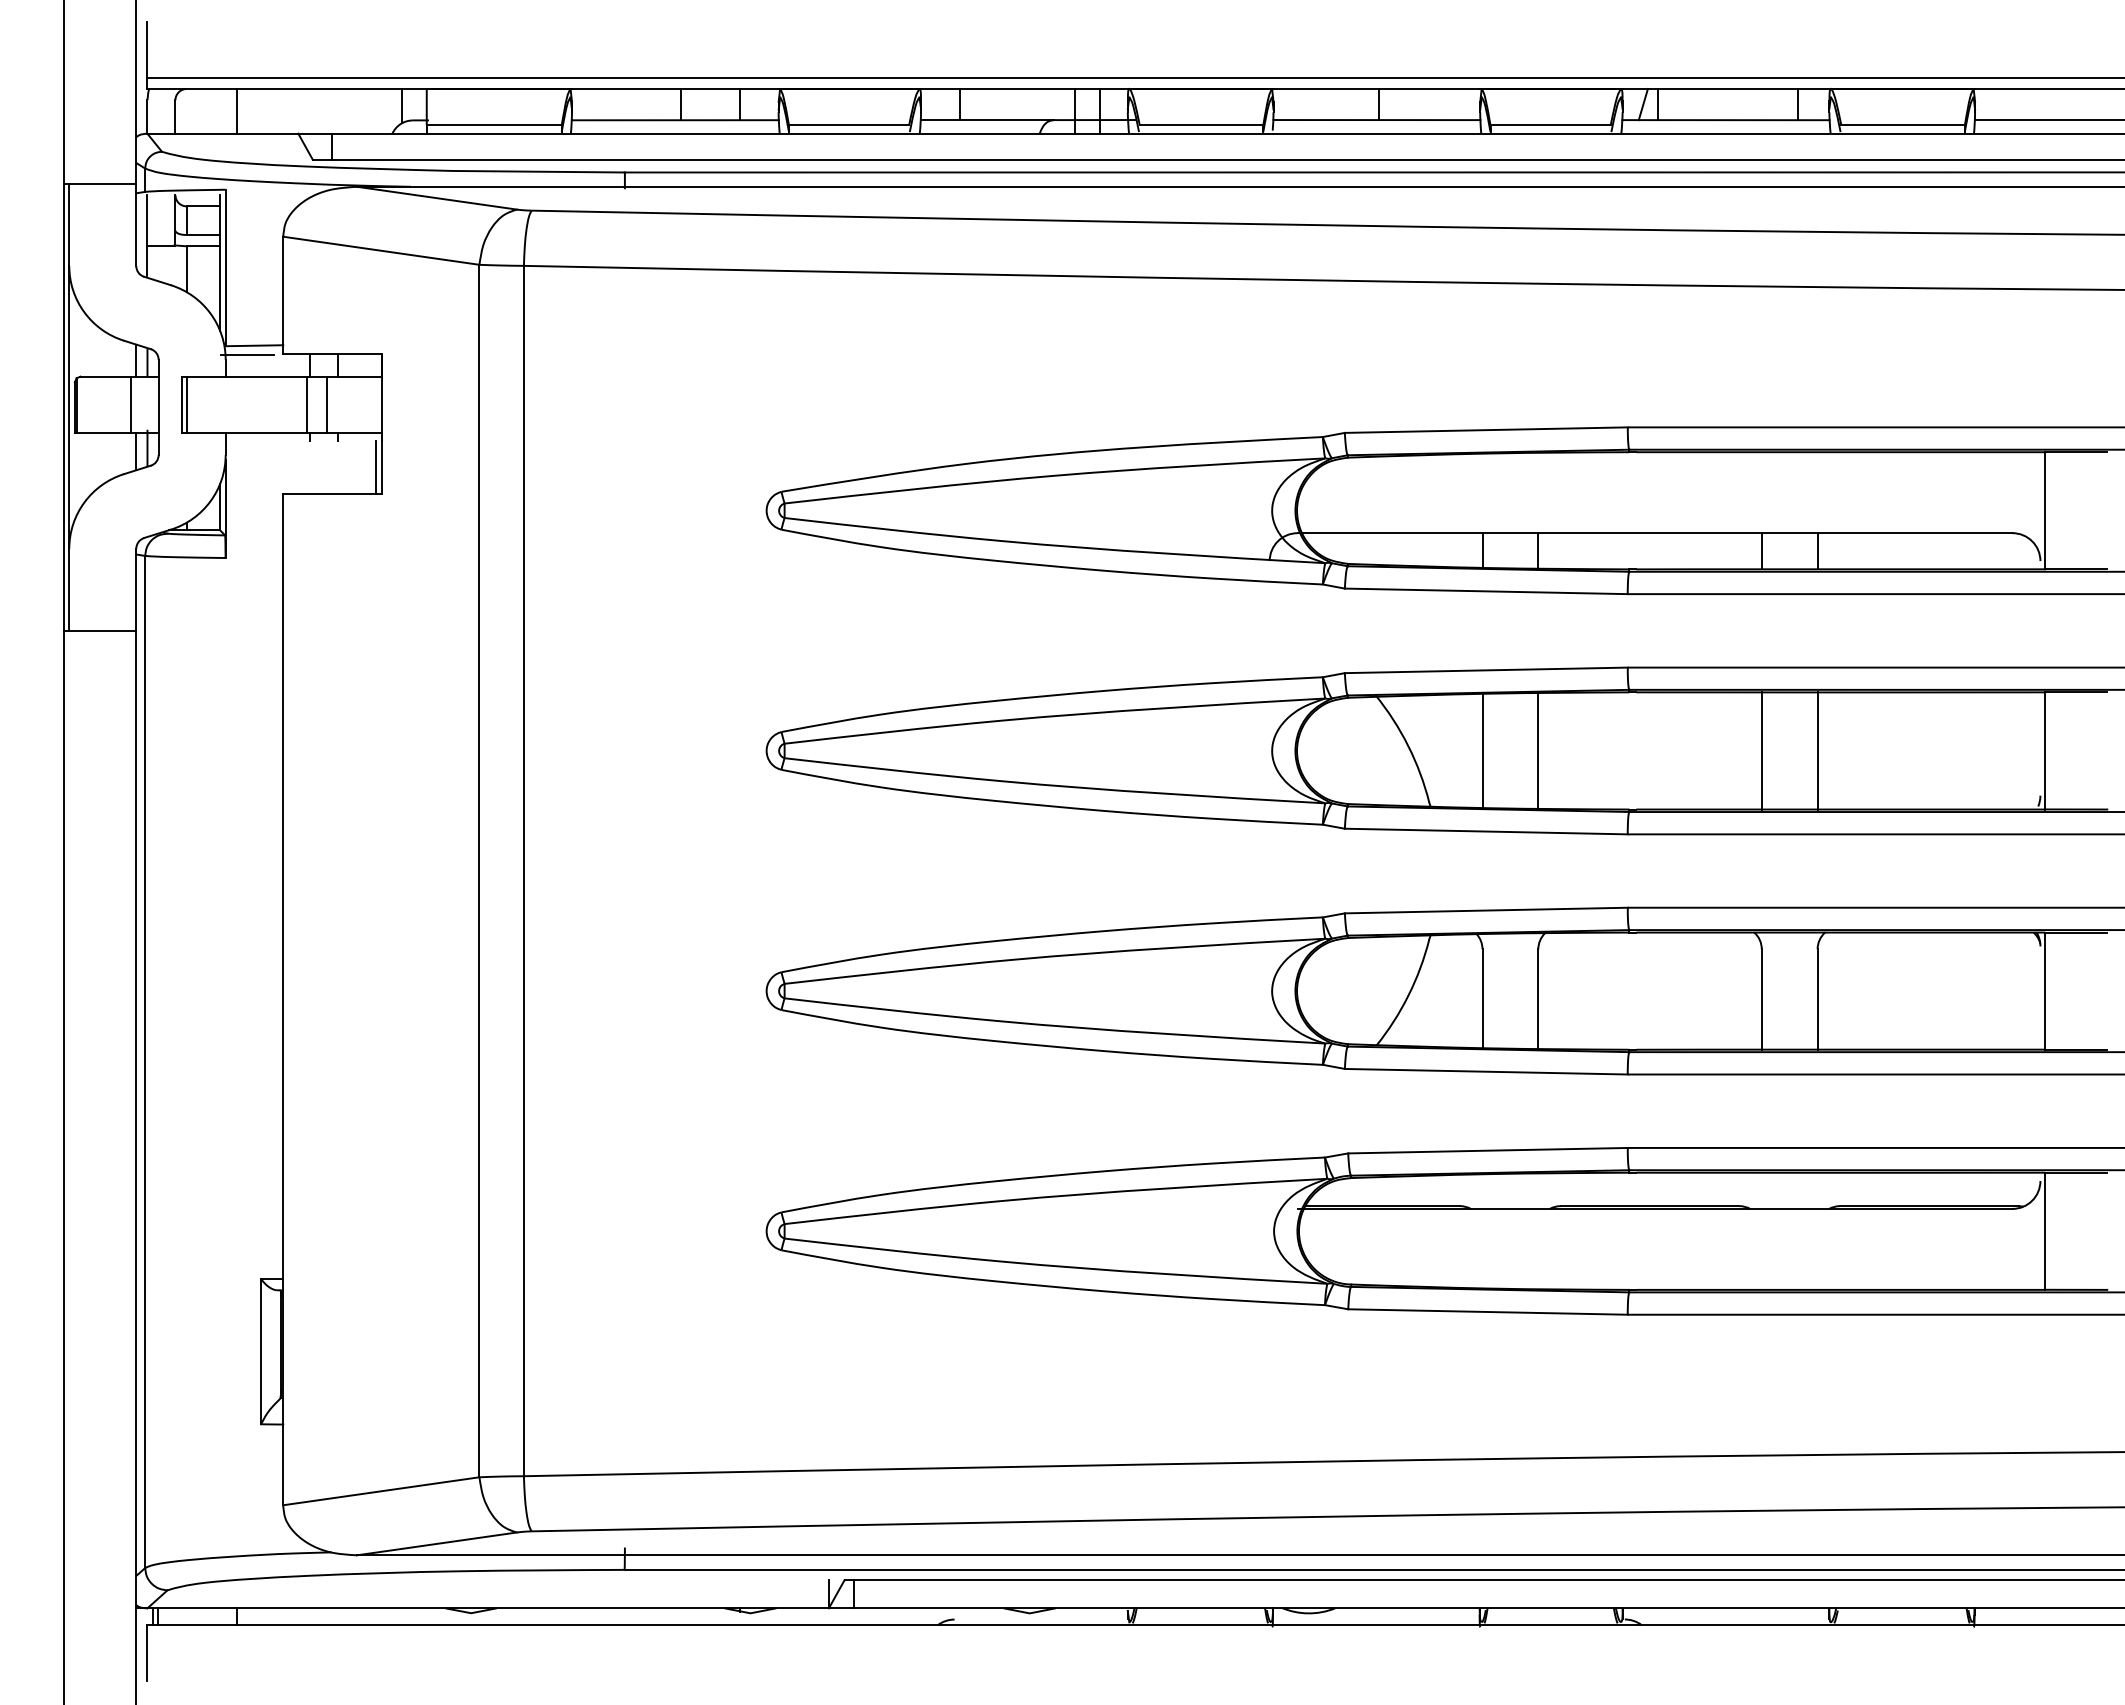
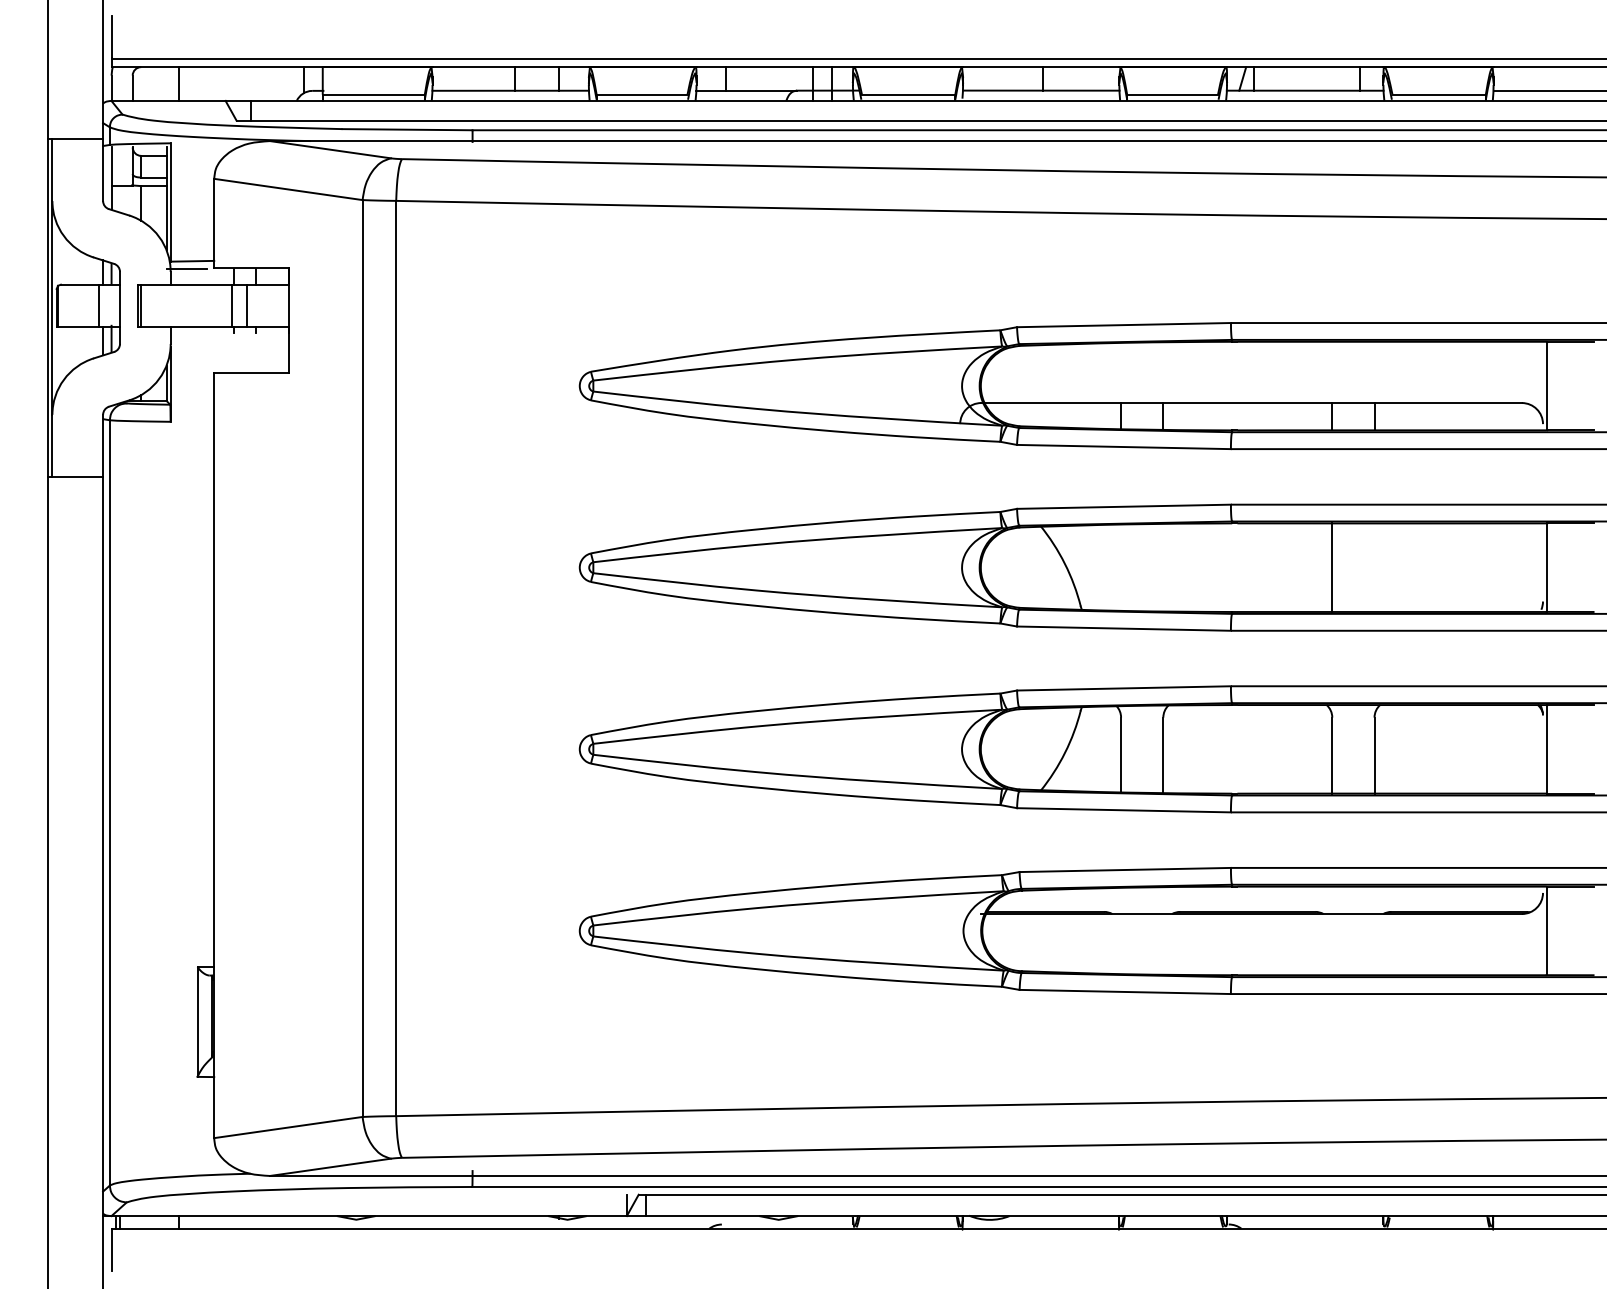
line: (376, 467) -> (284, 353), removed
line: (1482, 750) -> (1121, 567), removed
line: (1538, 750) -> (1163, 567), removed
line: (1817, 750) -> (1374, 567), removed

